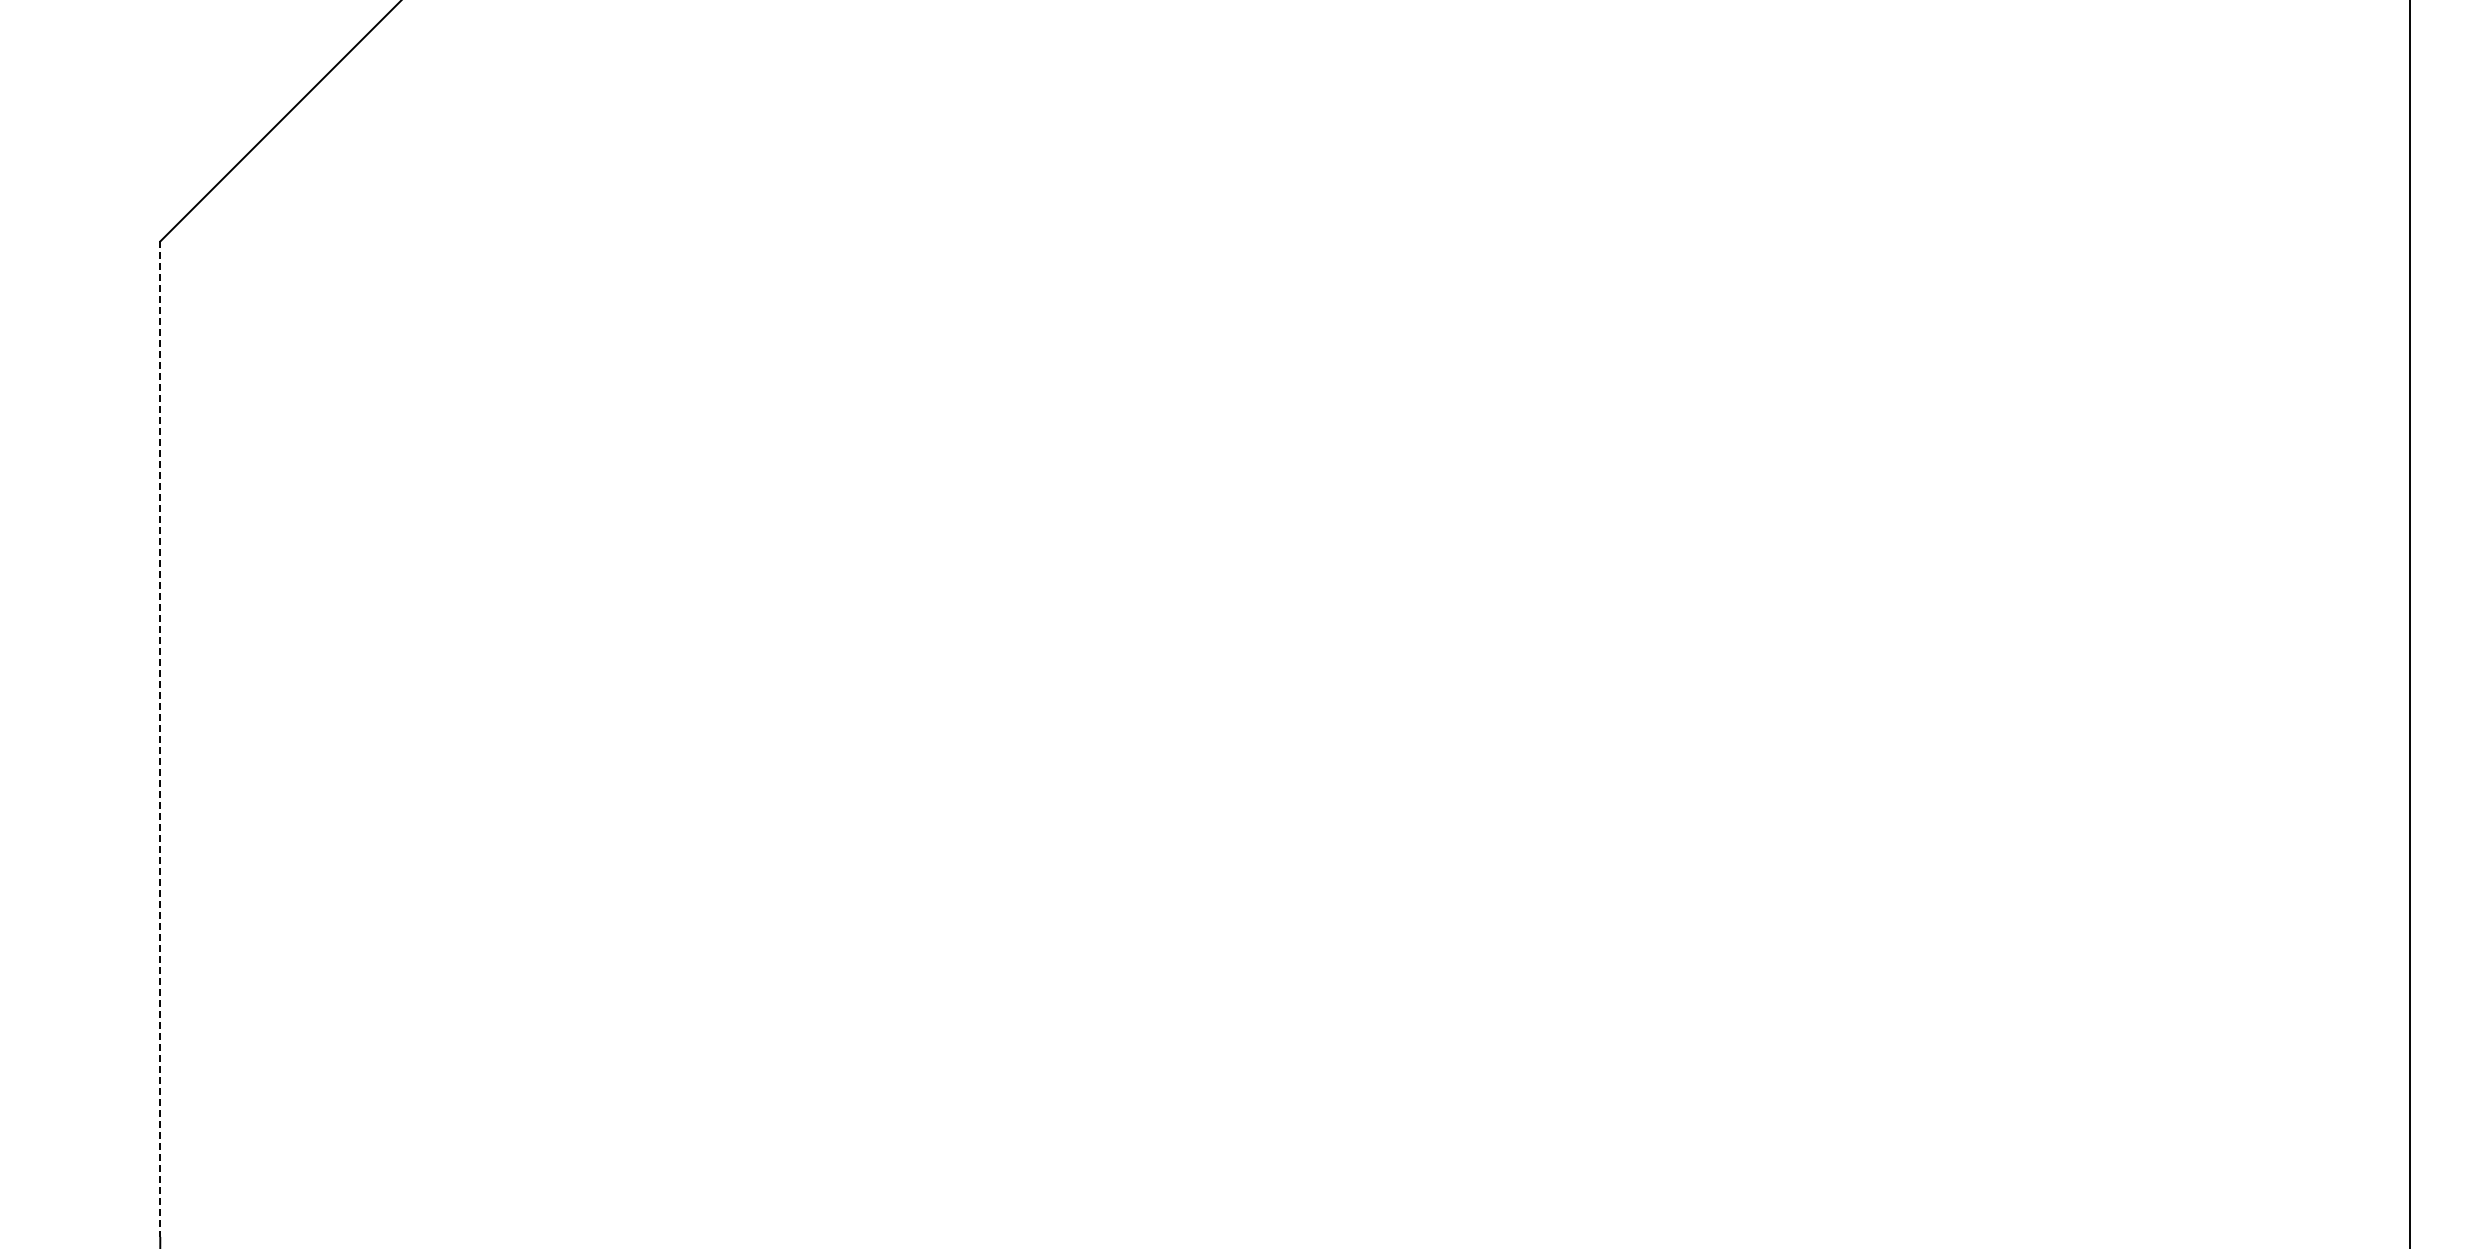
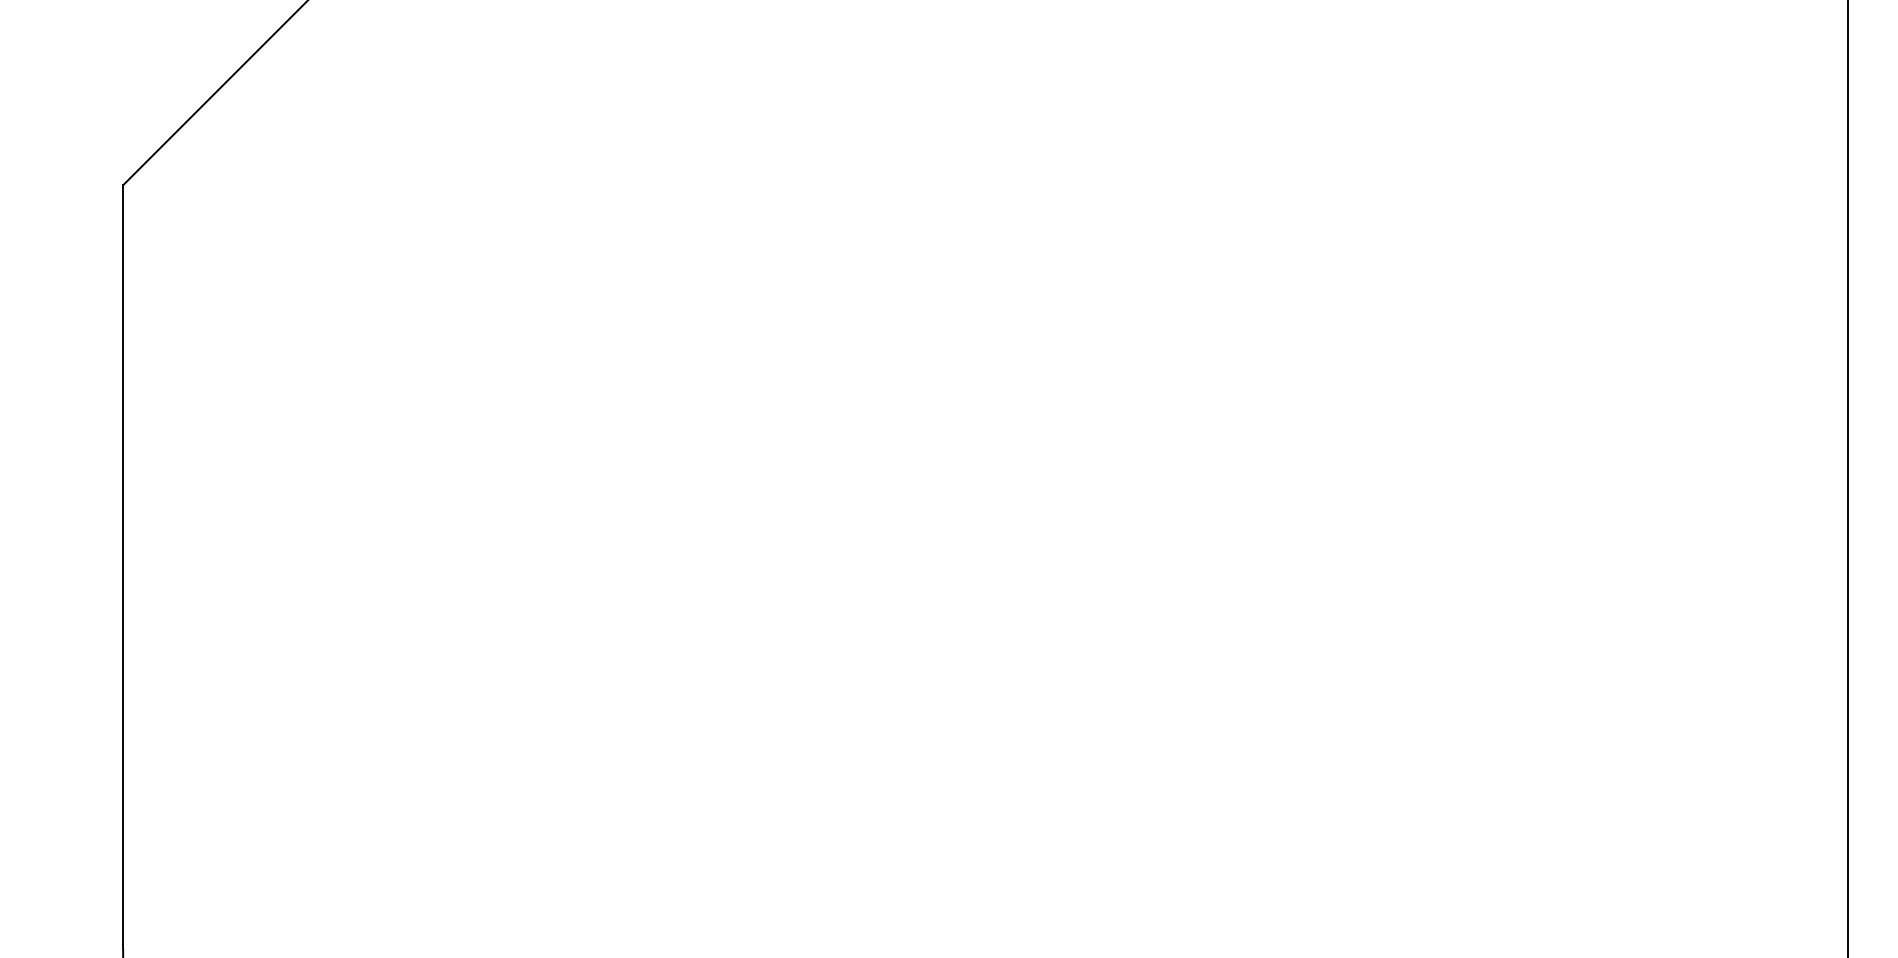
line: (160, 739) -> (123, 567), dashed -> solid

